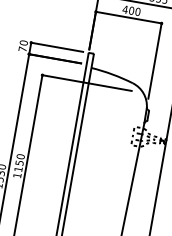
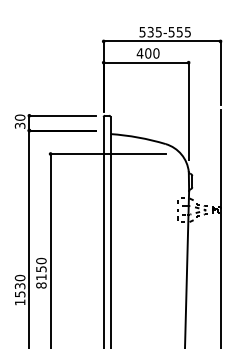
text: (22, 48) -> (19, 125), 70 -> 30
text: (17, 175) -> (41, 285), 1150 -> 8150

